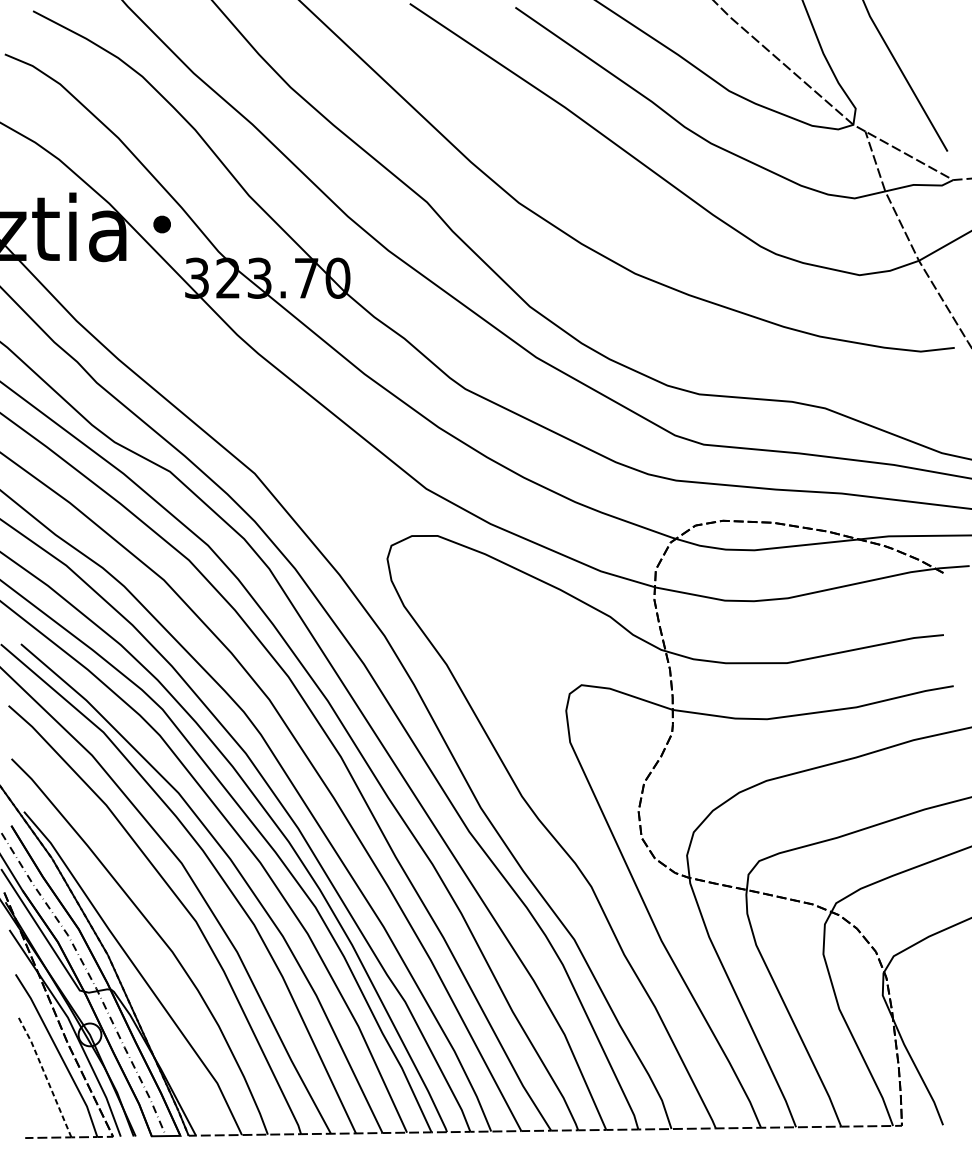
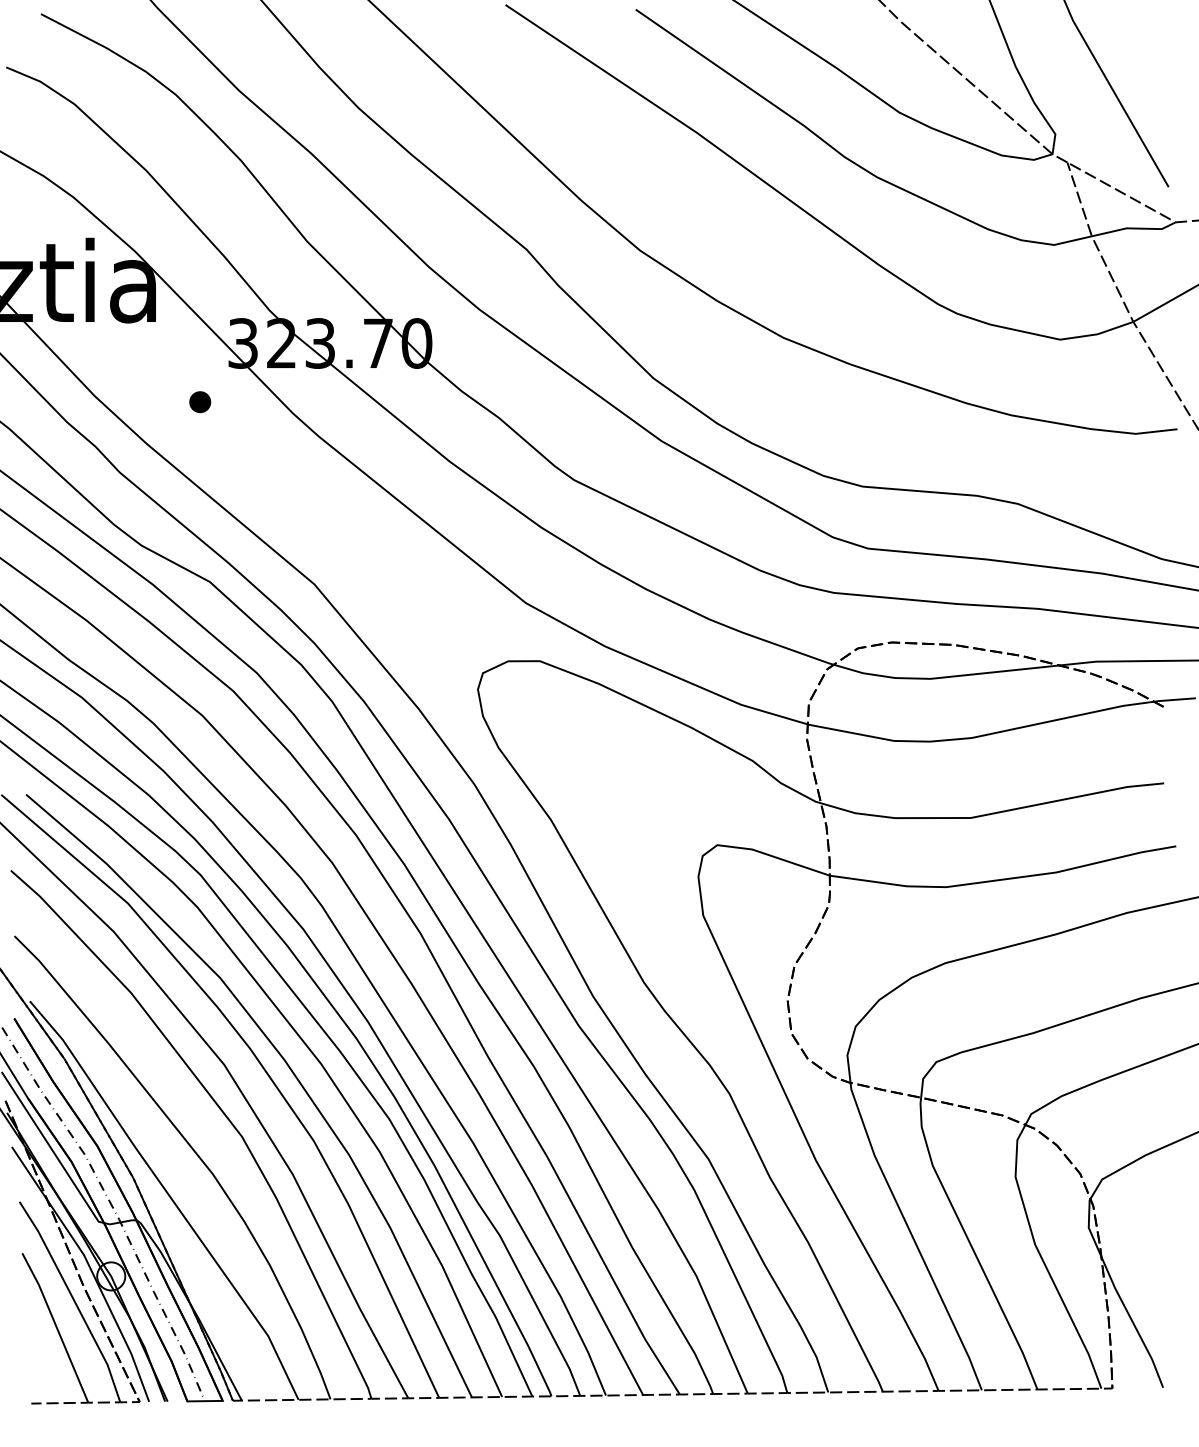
part: (162, 224) -> (200, 402), moved
line: (45, 1075) -> (56, 1326), dashed -> solid

